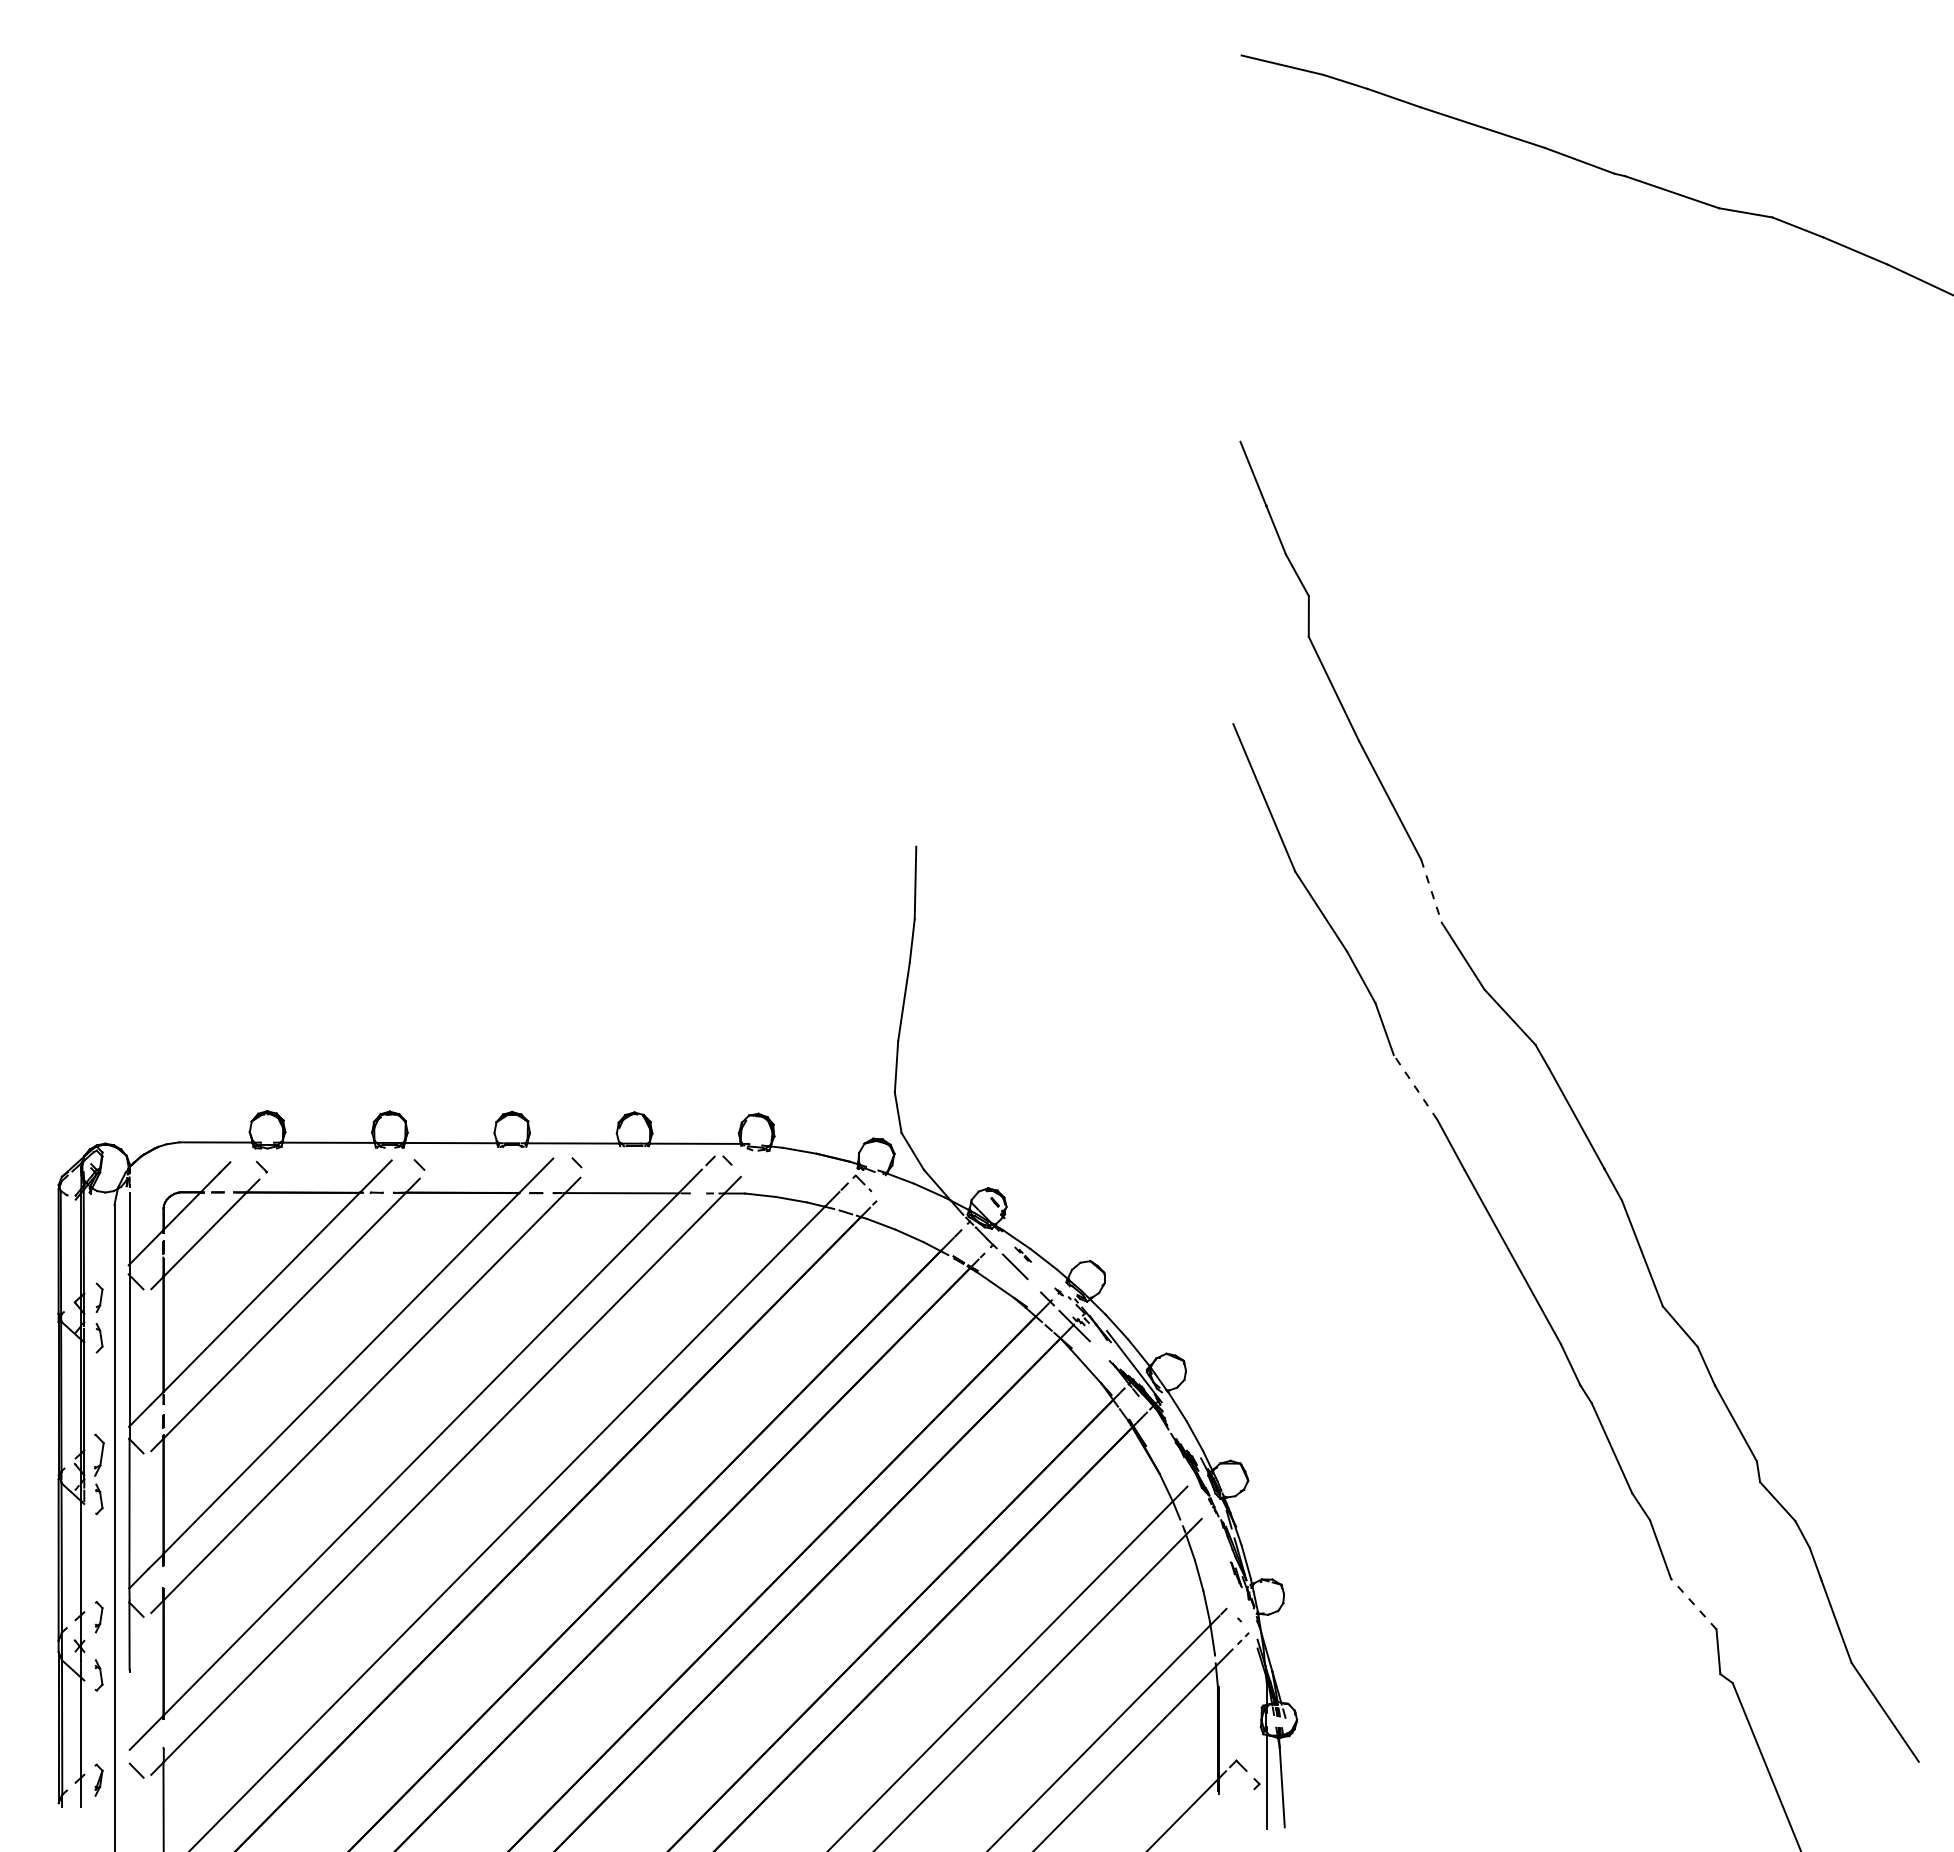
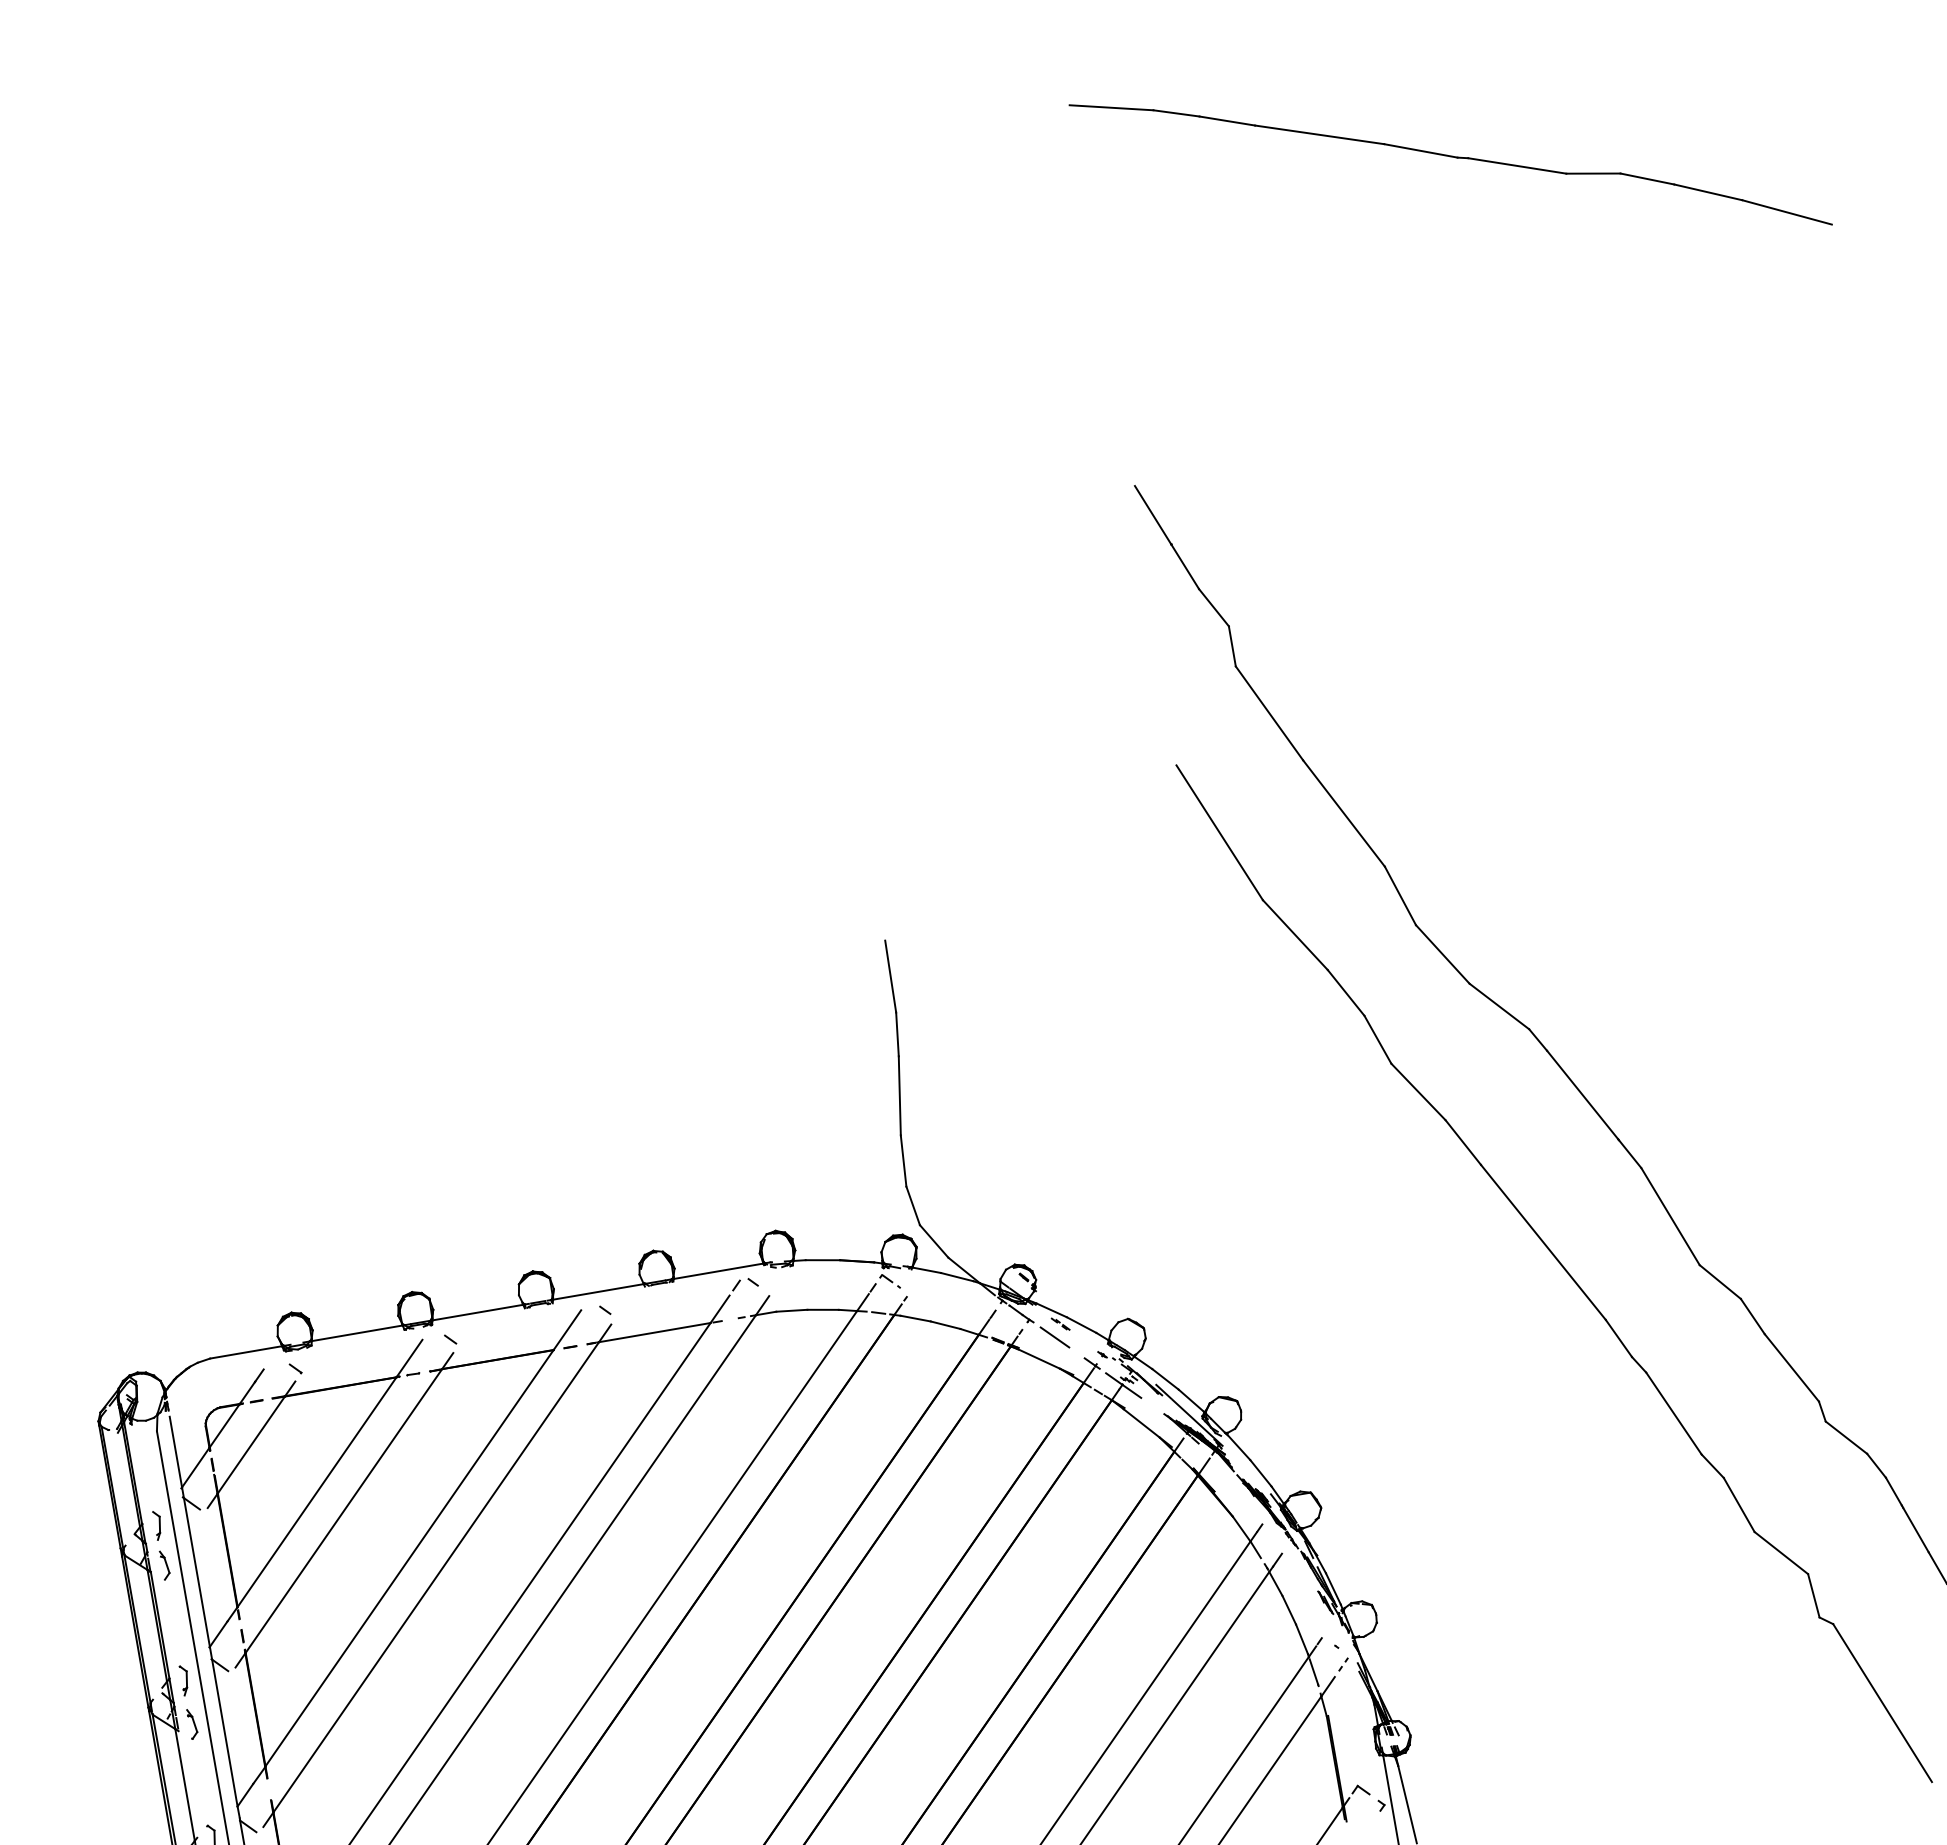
line: (1431, 891) -> (1400, 896), dashed -> solid
line: (1415, 1087) -> (1418, 1092), dashed -> solid
part: (99, 1454) -> (185, 1679), size x0.71
line: (1693, 1603) -> (1780, 1552), dashed -> solid

